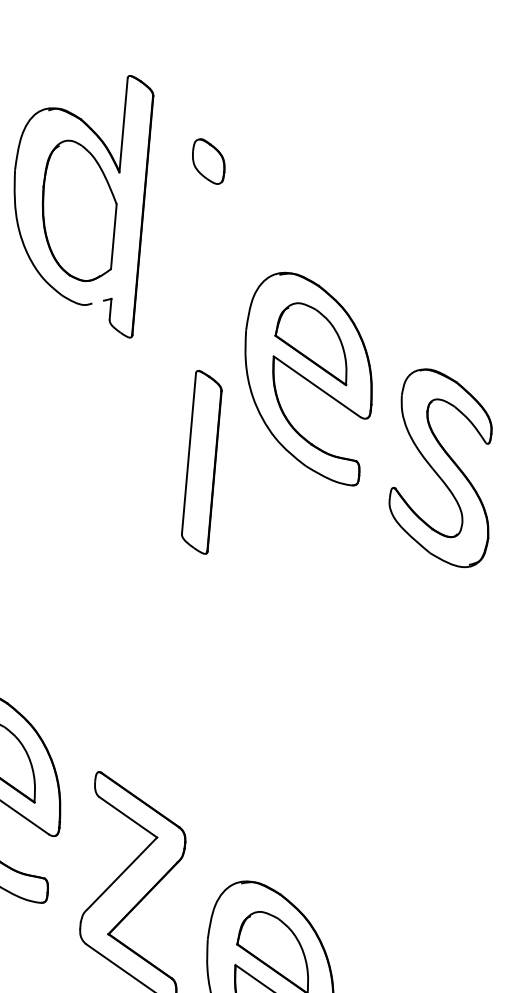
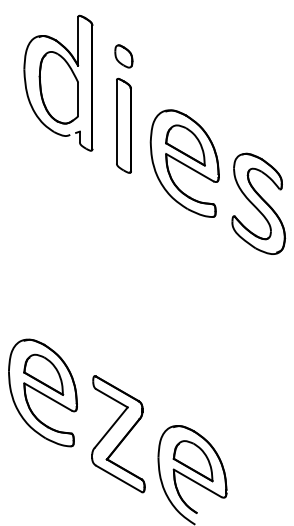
part: (201, 461) -> (123, 125), moved

